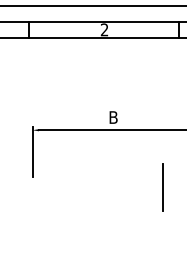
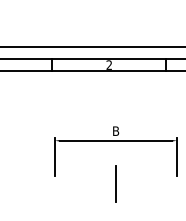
line: (161, 186) -> (115, 183), moved

